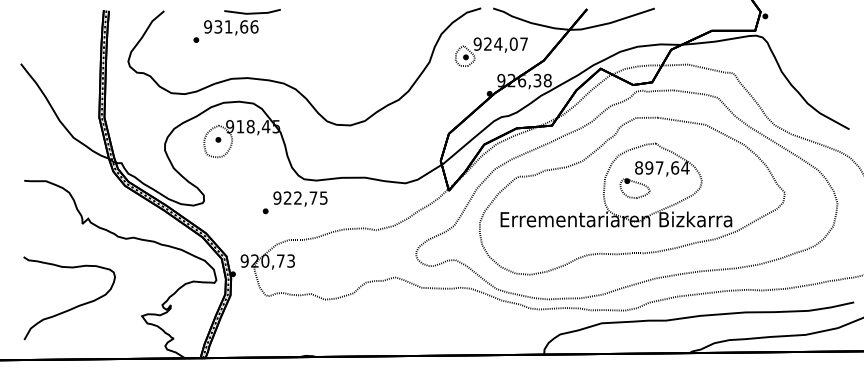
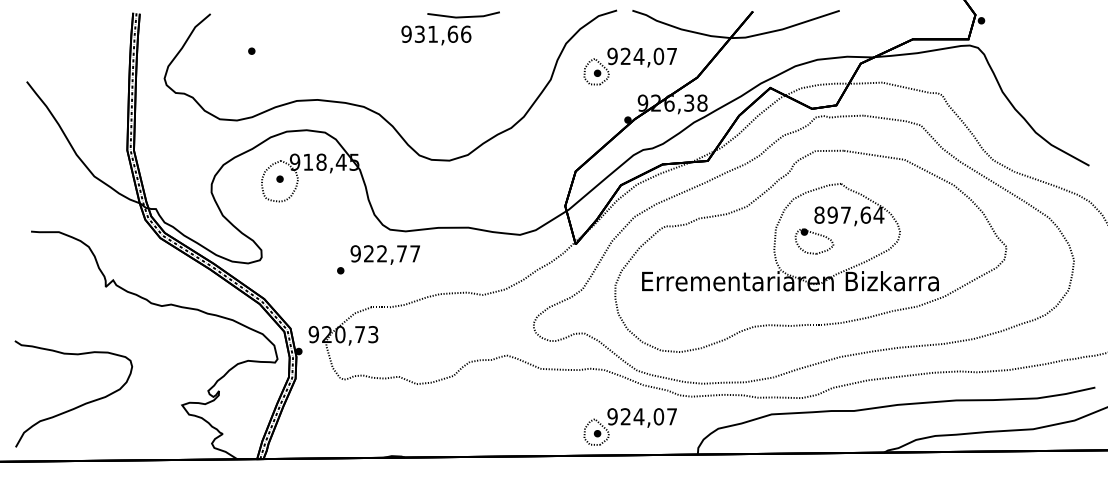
part: (242, 22) -> (450, 28), moved
text: (323, 197) -> (414, 253), 922,75 -> 922,77
curve: (74, 306) -> (80, 404), moved
part: (490, 332) -> (629, 426), added

